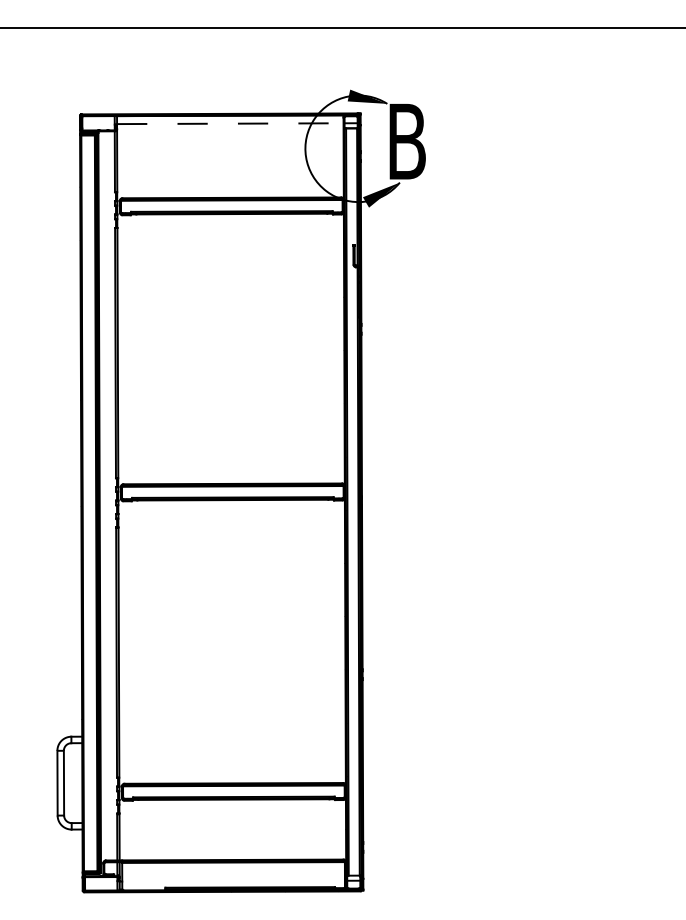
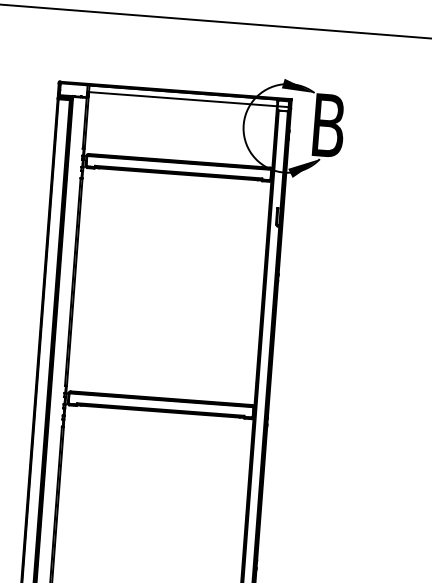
line: (230, 123) -> (183, 99), dashed -> solid

